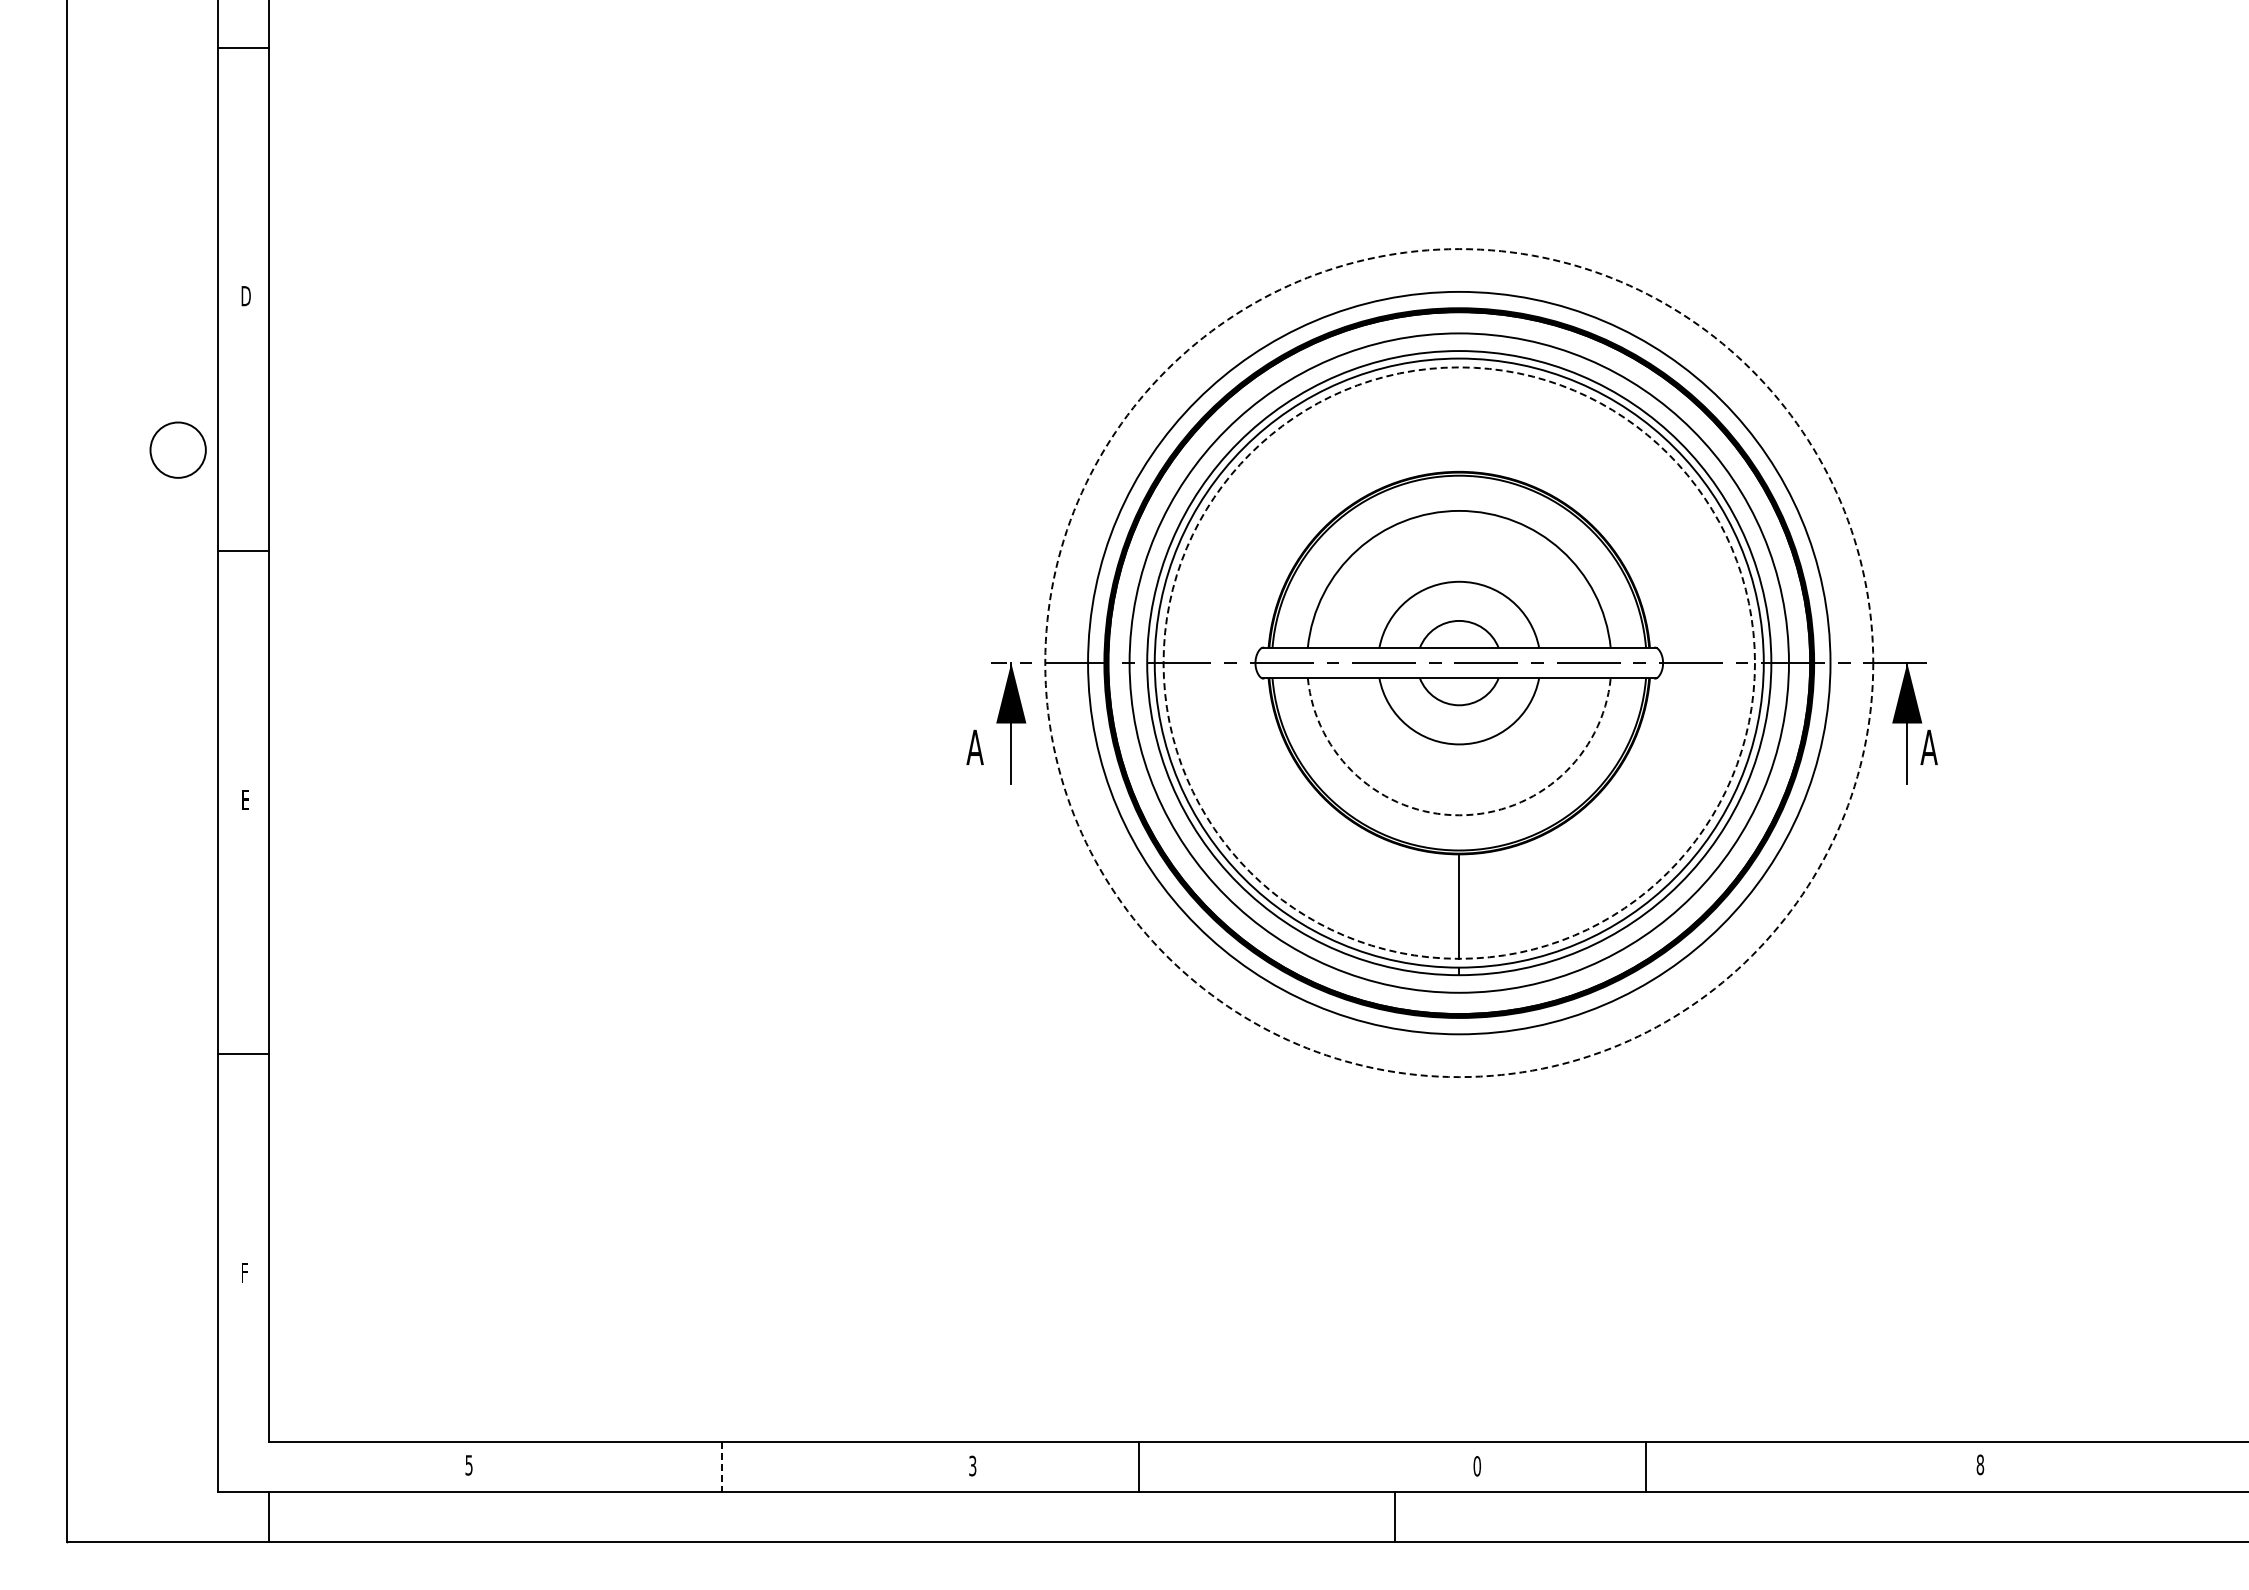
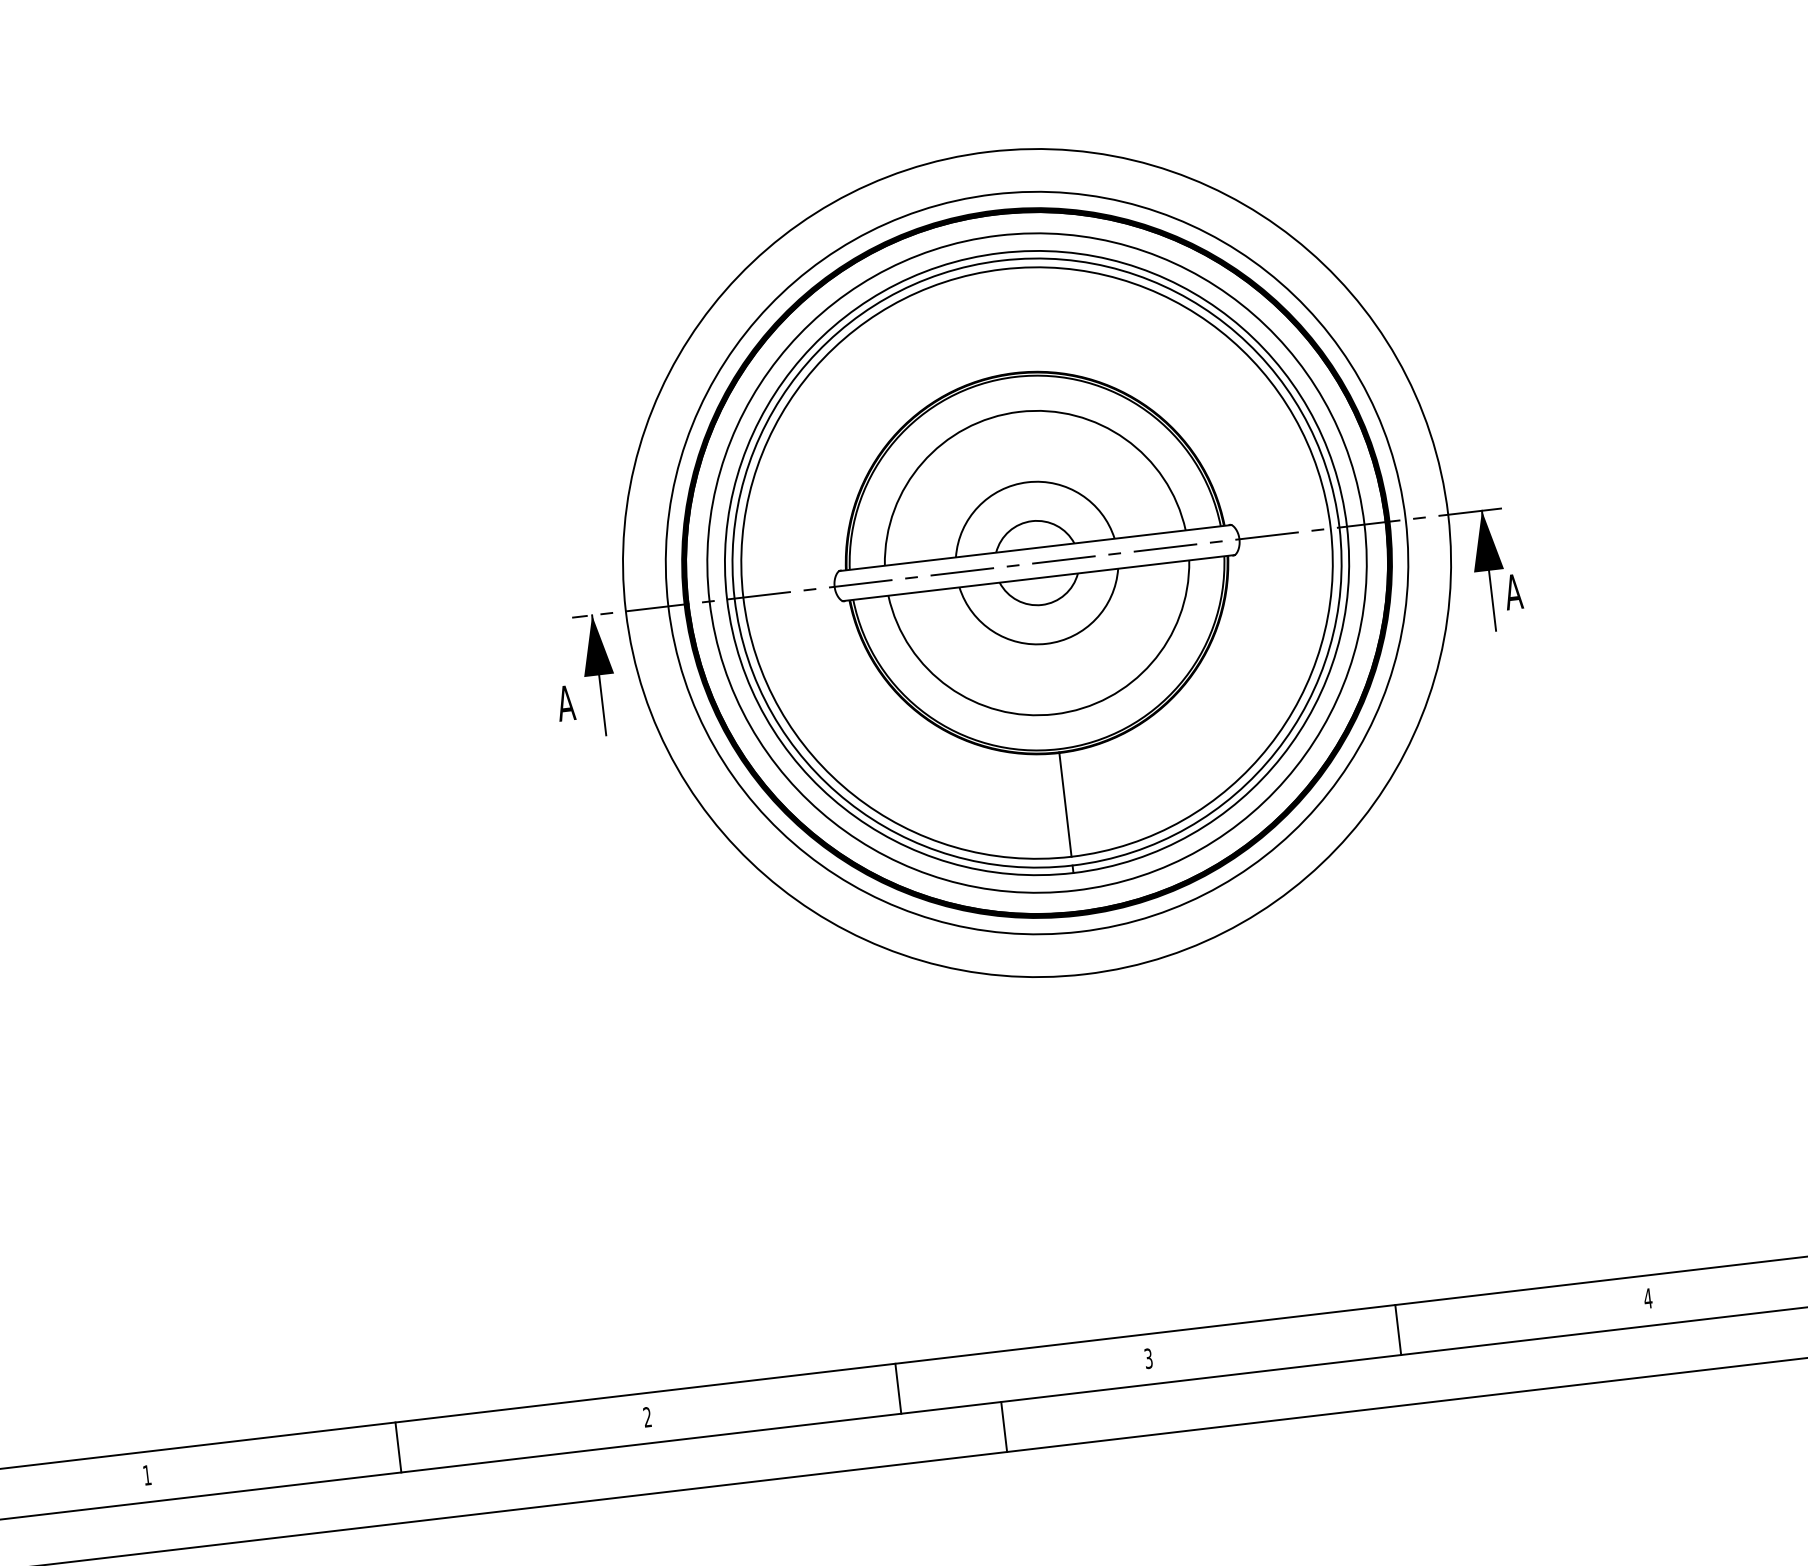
circle: (1459, 662) -> (1037, 562), dashed -> solid
circle: (1459, 663) -> (1037, 563), dashed -> solid
arc: (1459, 815) -> (1055, 714), dashed -> solid
text: (1980, 1464) -> (1648, 1298), 8 -> 4
text: (468, 1465) -> (146, 1475), 5 -> 1
text: (972, 1466) -> (647, 1417), 3 -> 2
line: (1139, 1466) -> (898, 1388), moved
text: (1476, 1466) -> (1147, 1358), 0 -> 3
line: (1645, 1466) -> (1398, 1329), moved
line: (721, 1467) -> (398, 1448), dashed -> solid
line: (1394, 1517) -> (1003, 1427), moved

